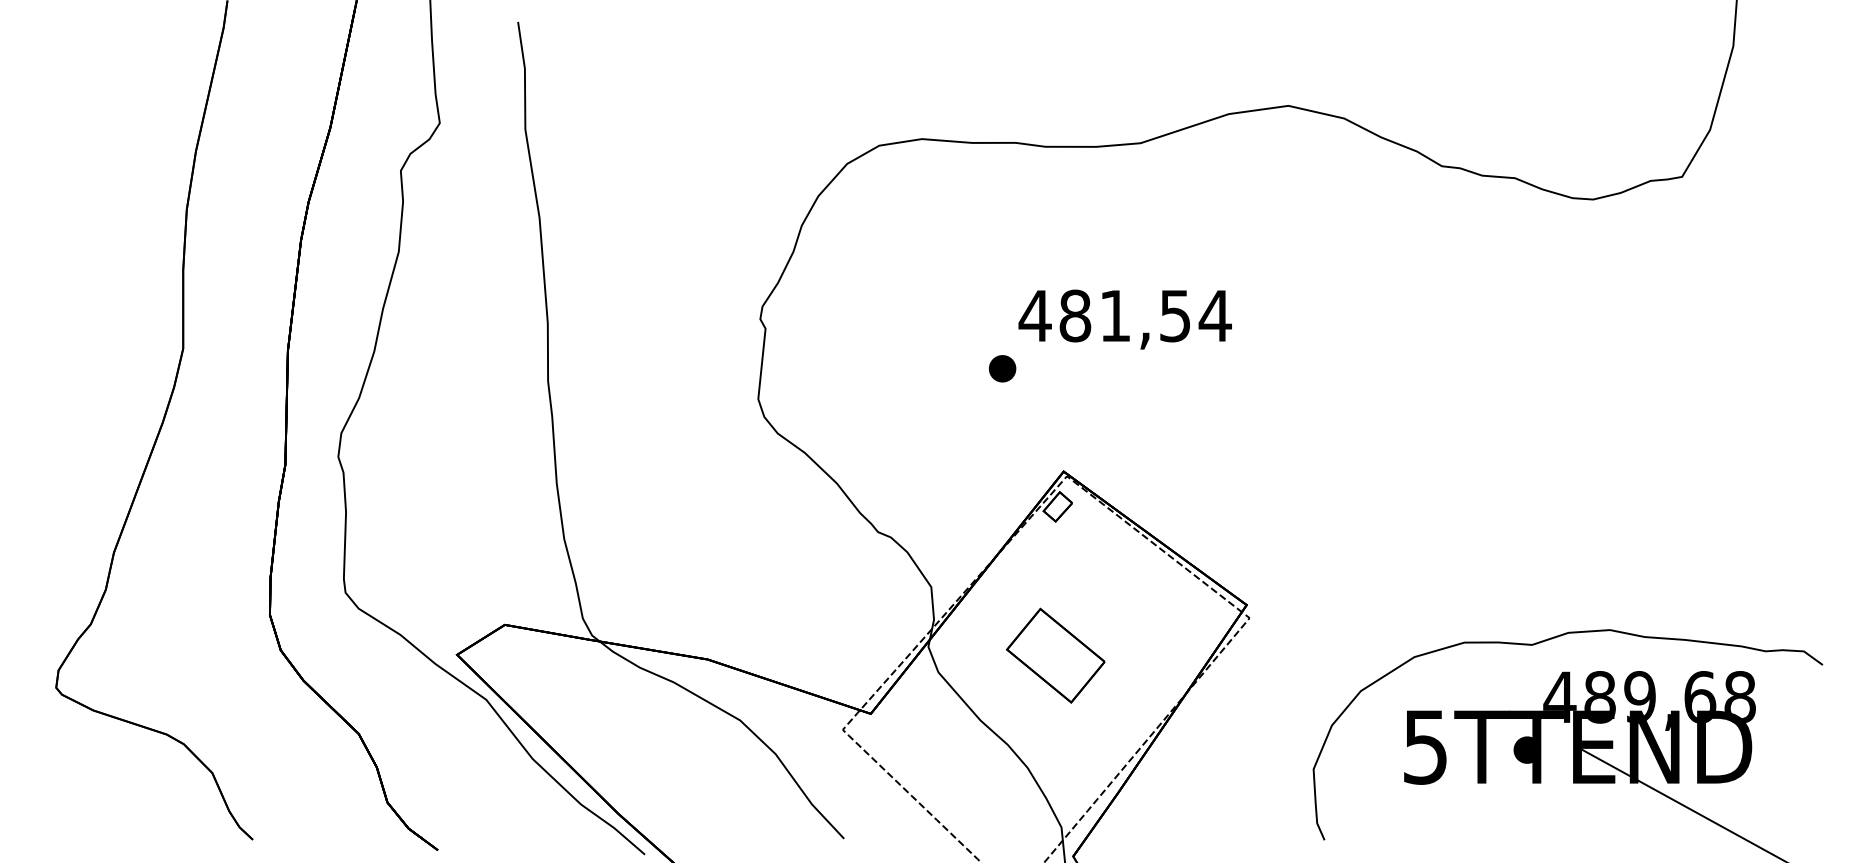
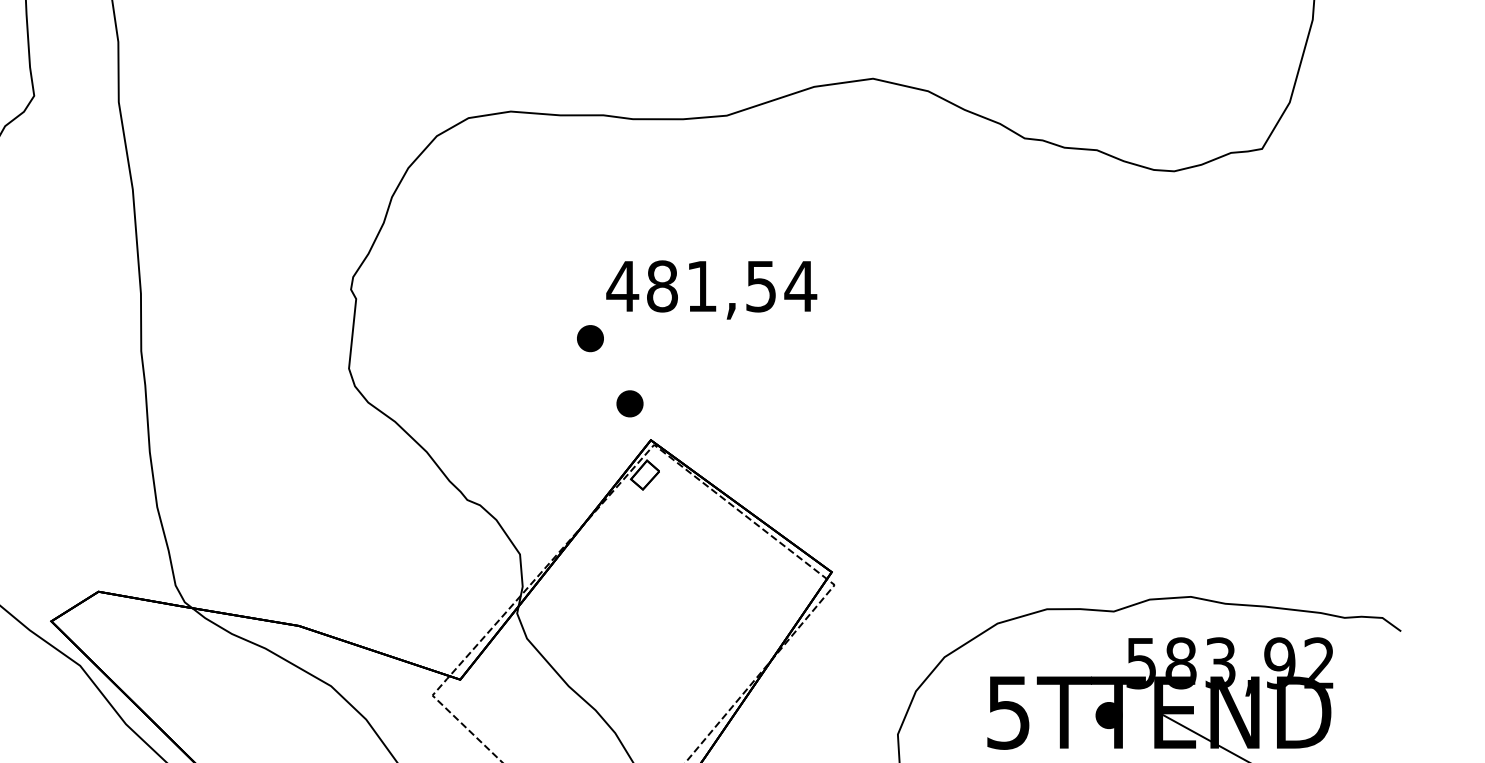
part: (1042, 434) -> (629, 403), added
part: (1055, 655) -> (642, 621), removed
text: (1649, 697) -> (1229, 663), 489,68 -> 583,92

